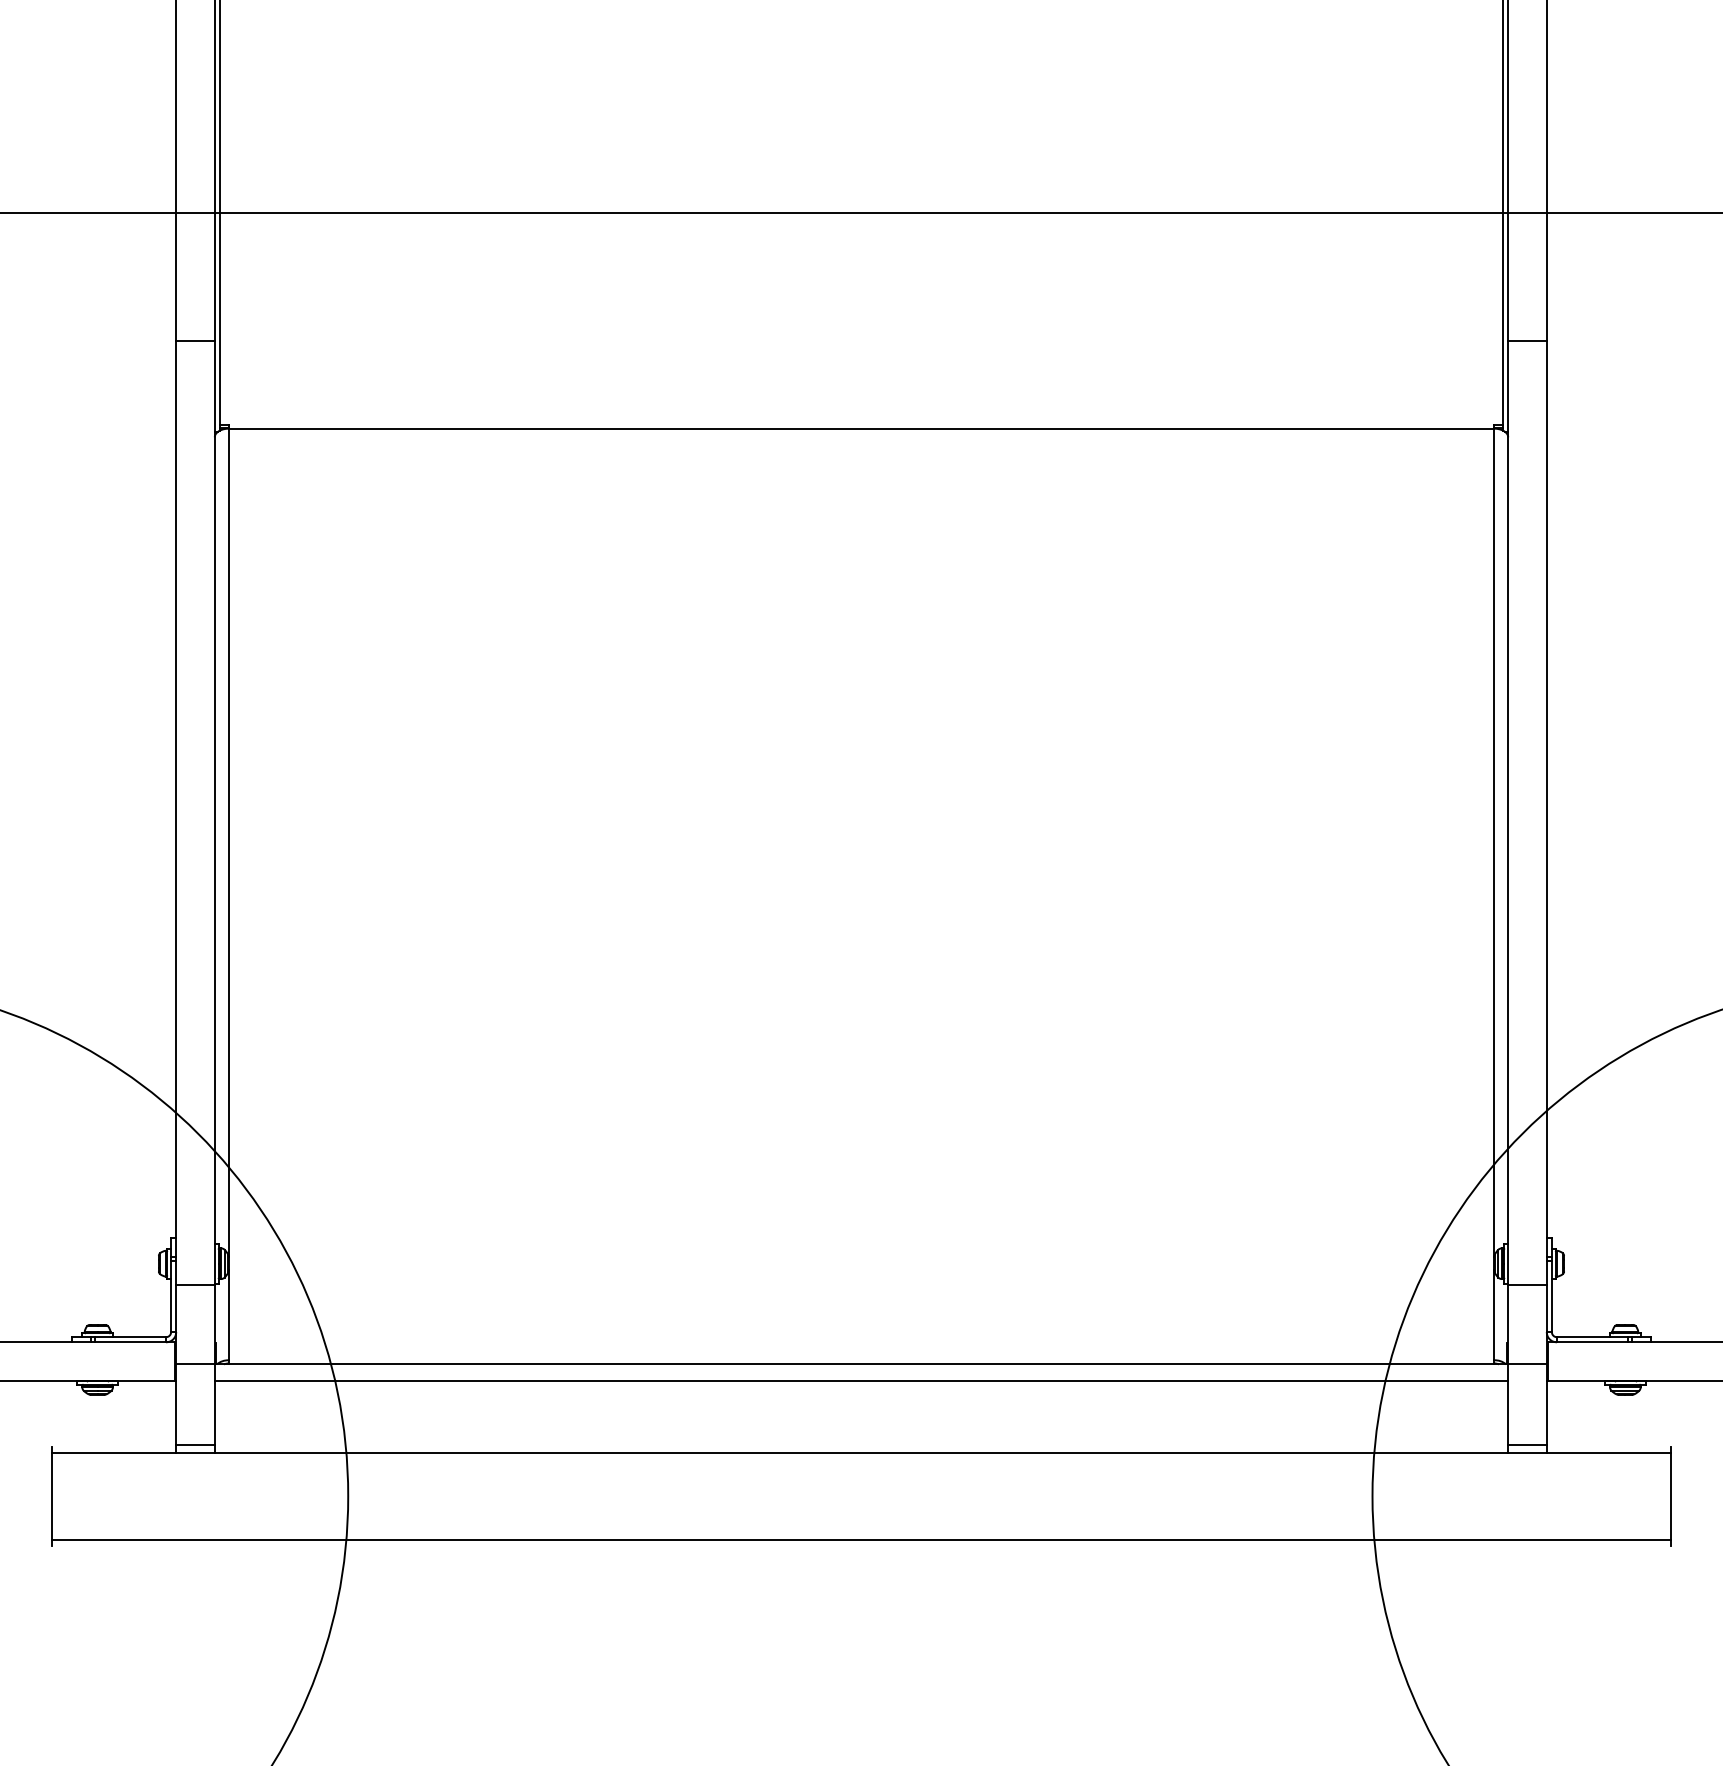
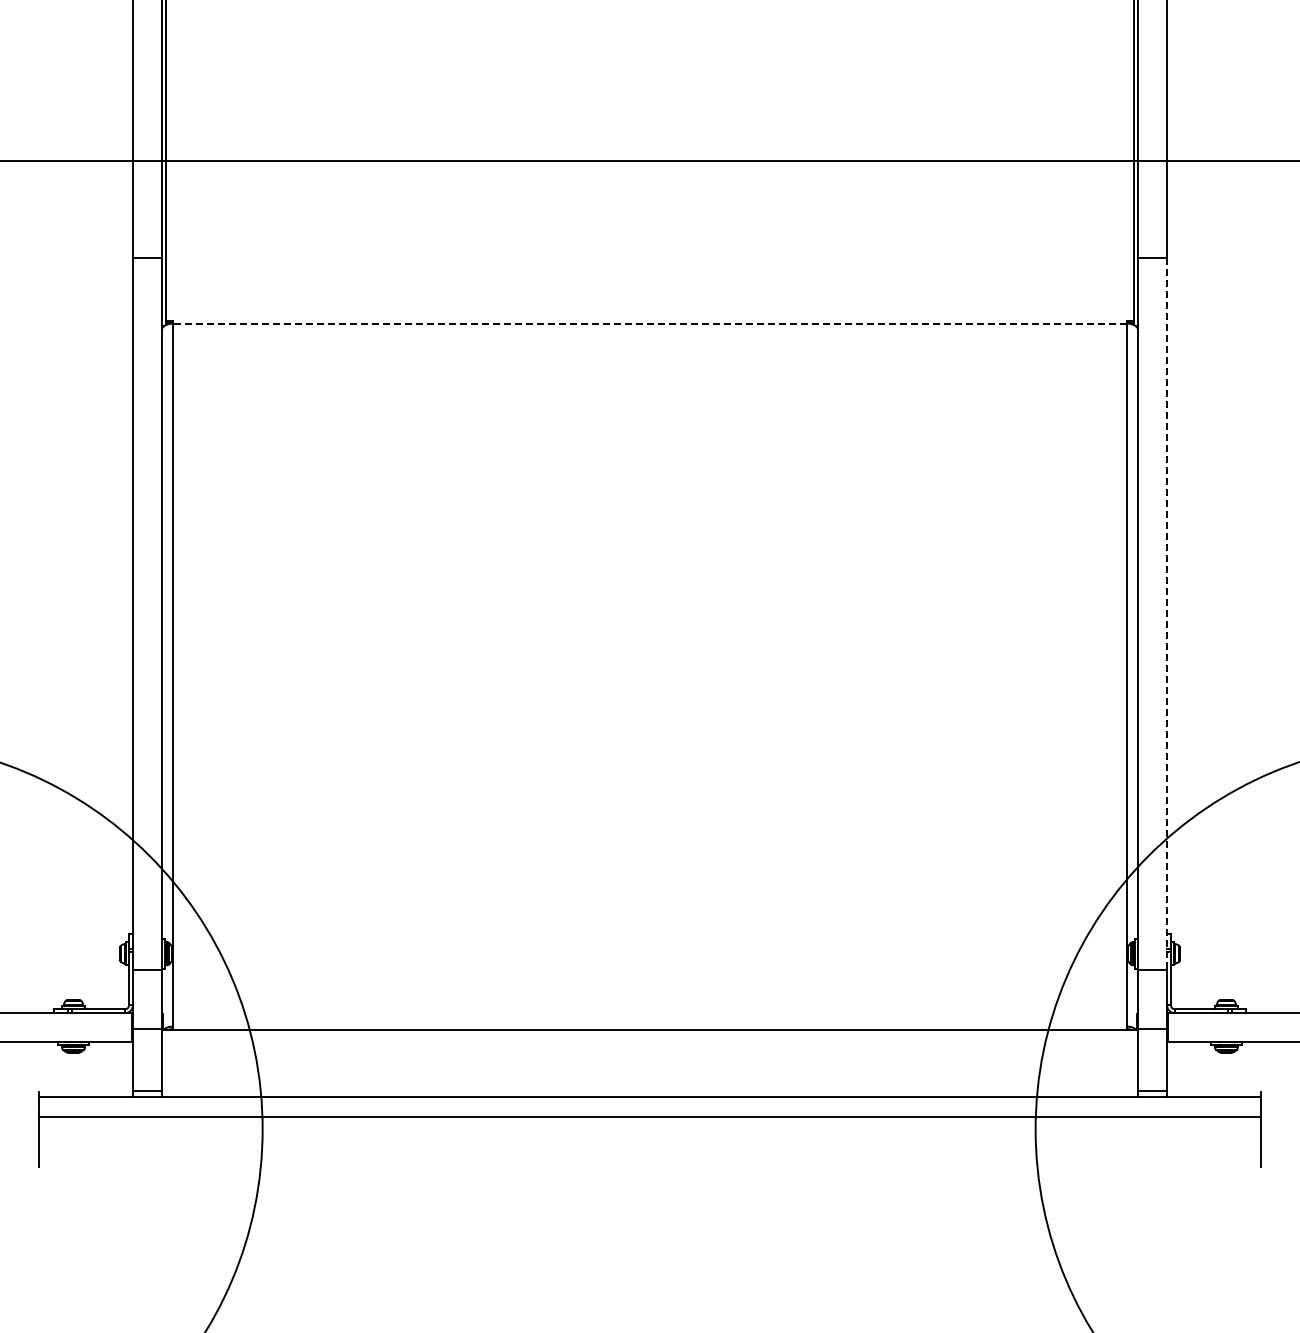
line: (860, 428) -> (649, 323), solid -> dashed
line: (1547, 814) -> (1167, 614), solid -> dashed
line: (860, 1381) -> (649, 1042), removed
line: (860, 1538) -> (649, 1116), moved

